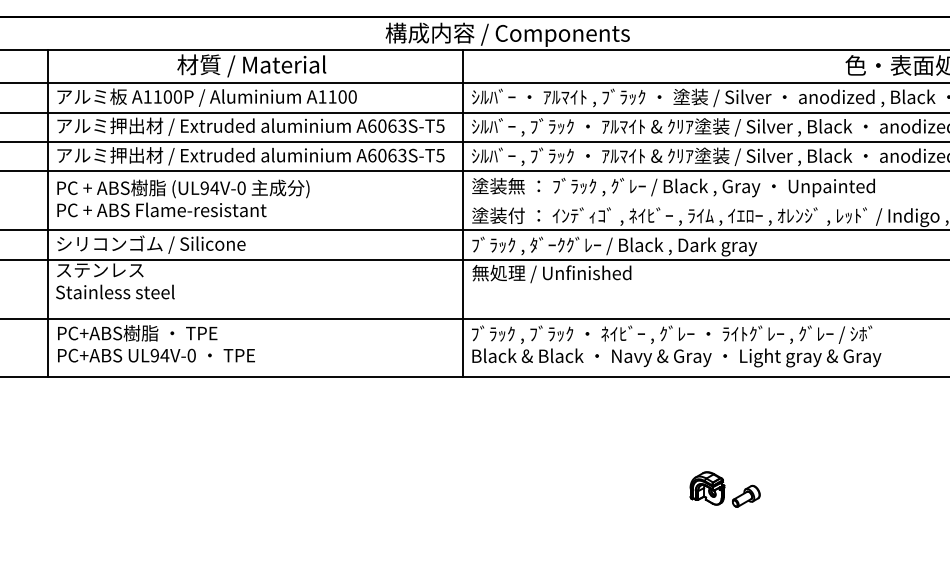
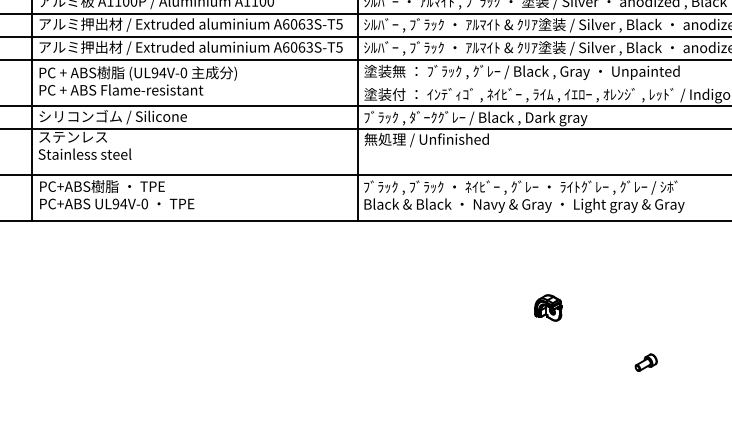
part: (746, 495) -> (646, 362), moved

